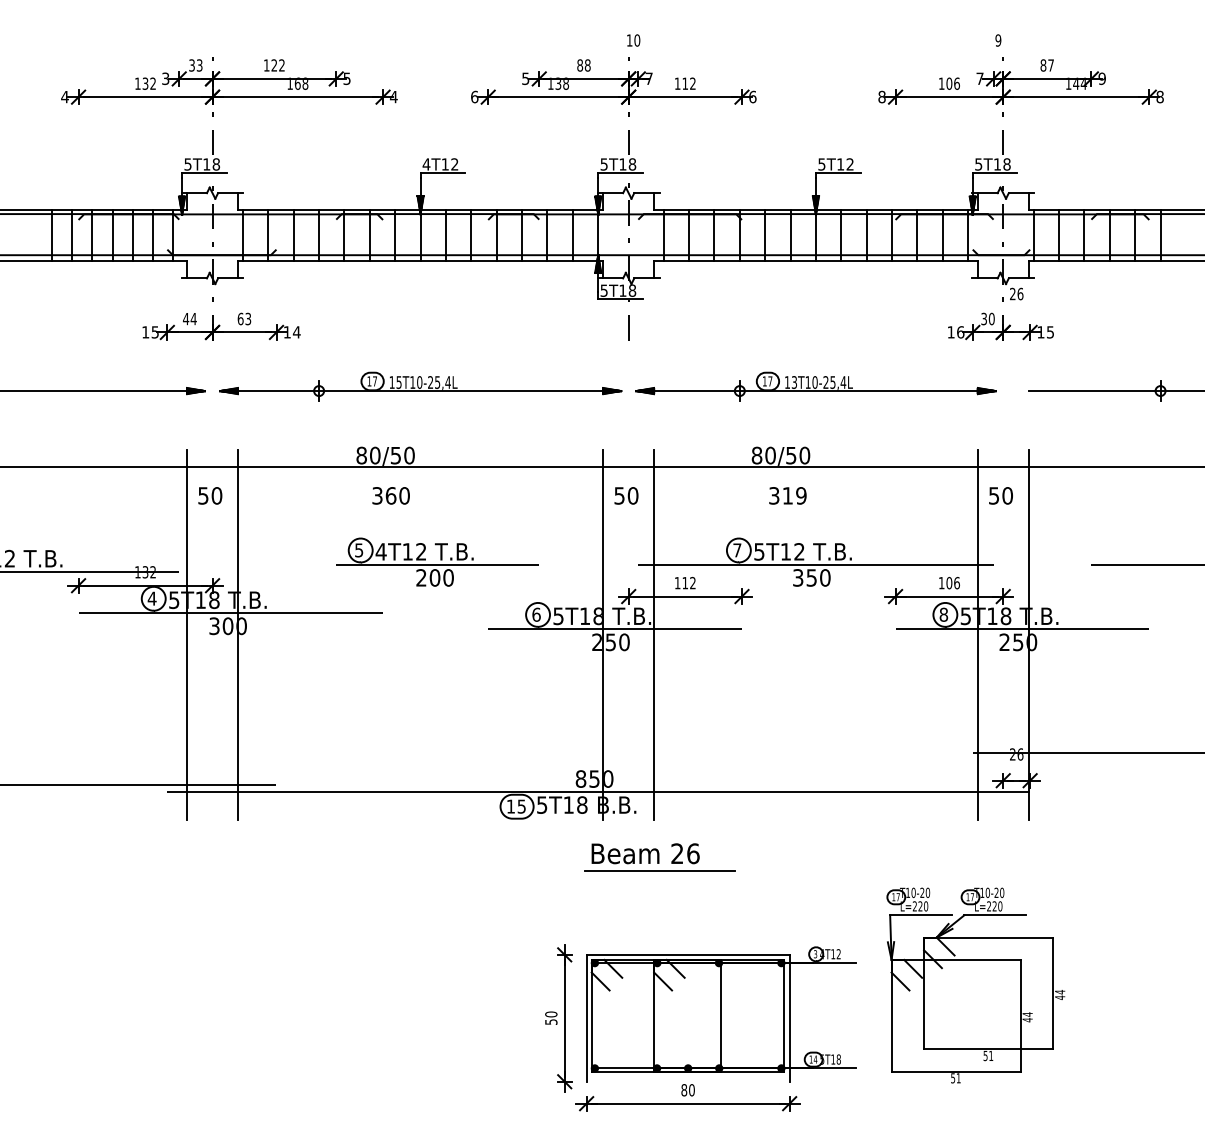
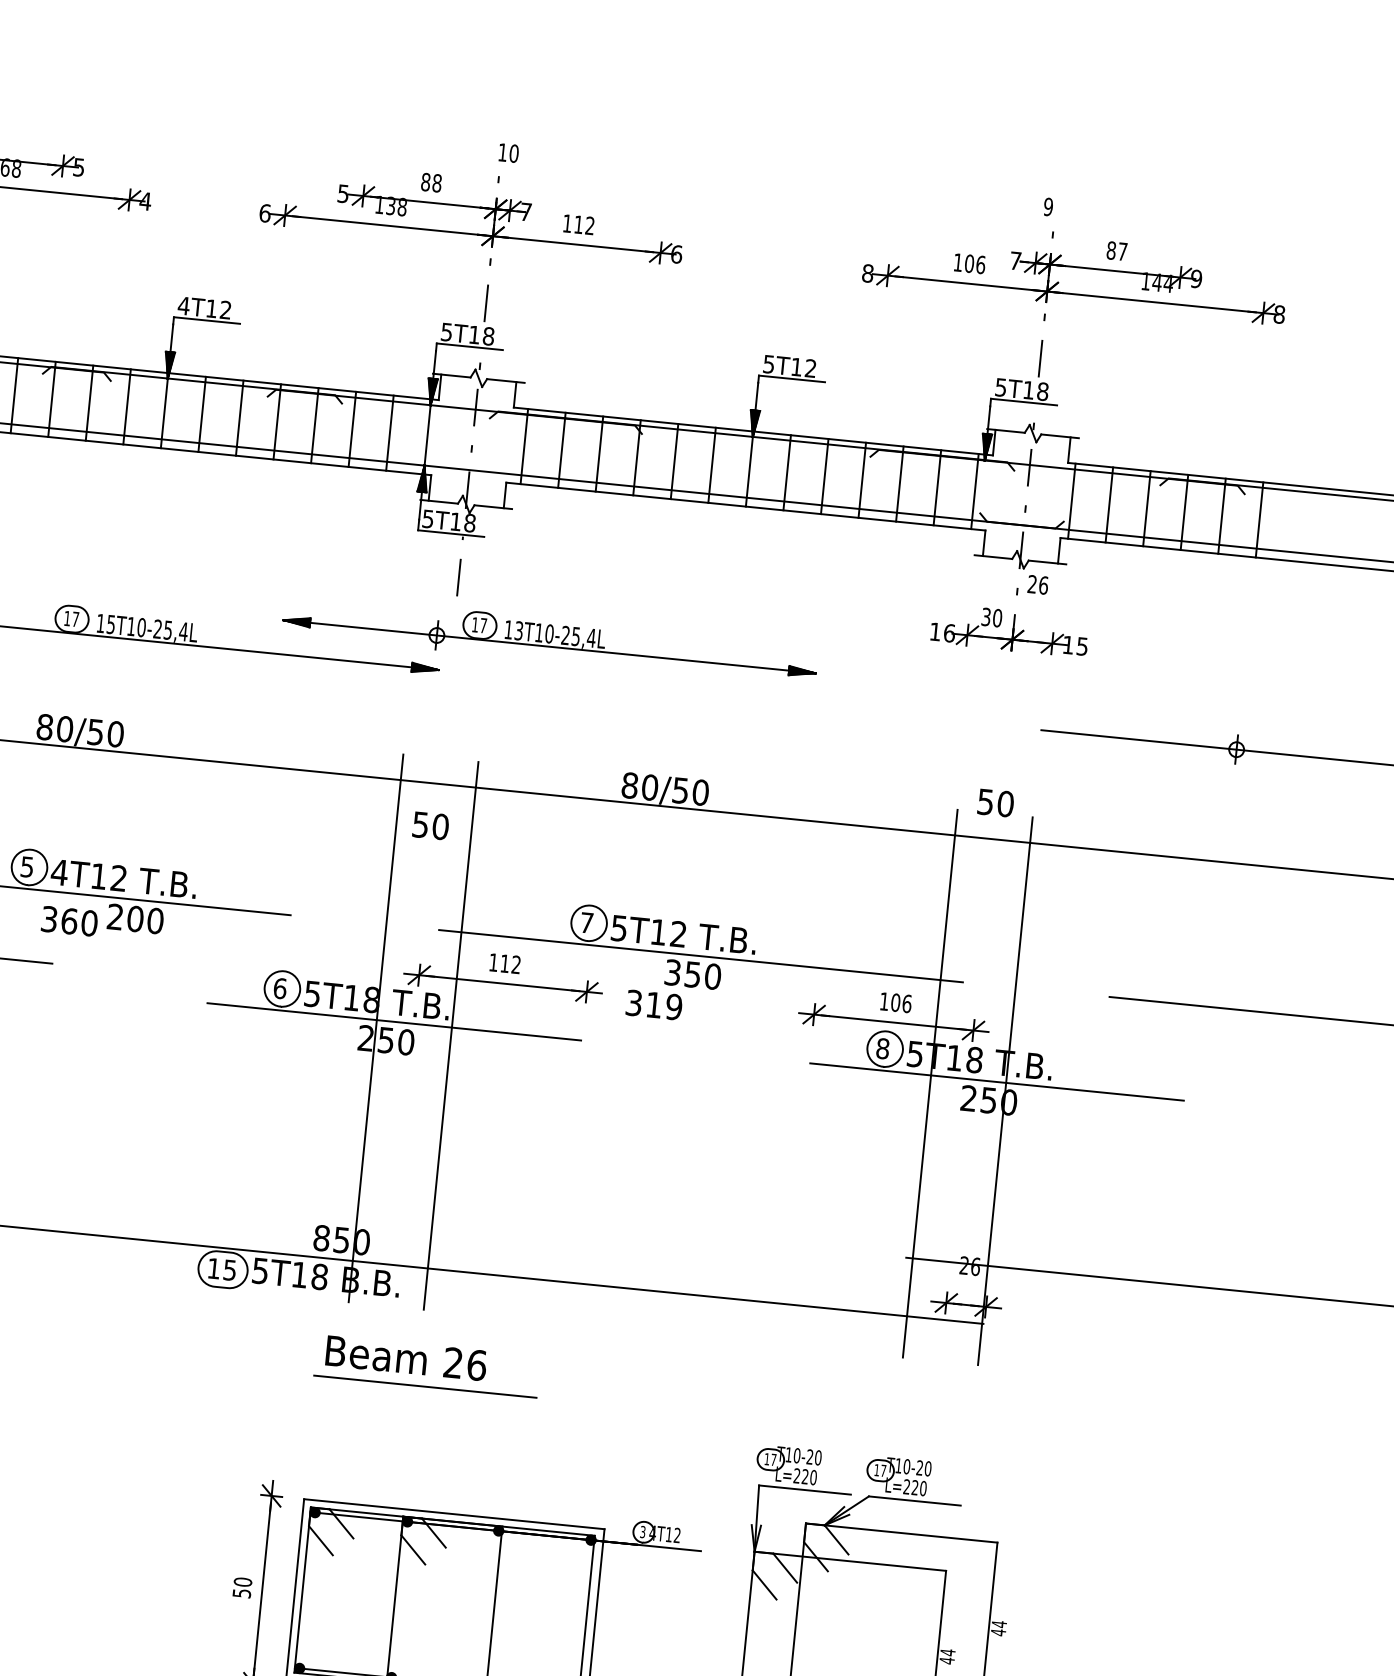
part: (815, 386) -> (549, 639), moved
text: (390, 495) -> (68, 920), moved
text: (787, 495) -> (653, 1004), moved
text: (1000, 495) -> (995, 802), moved

